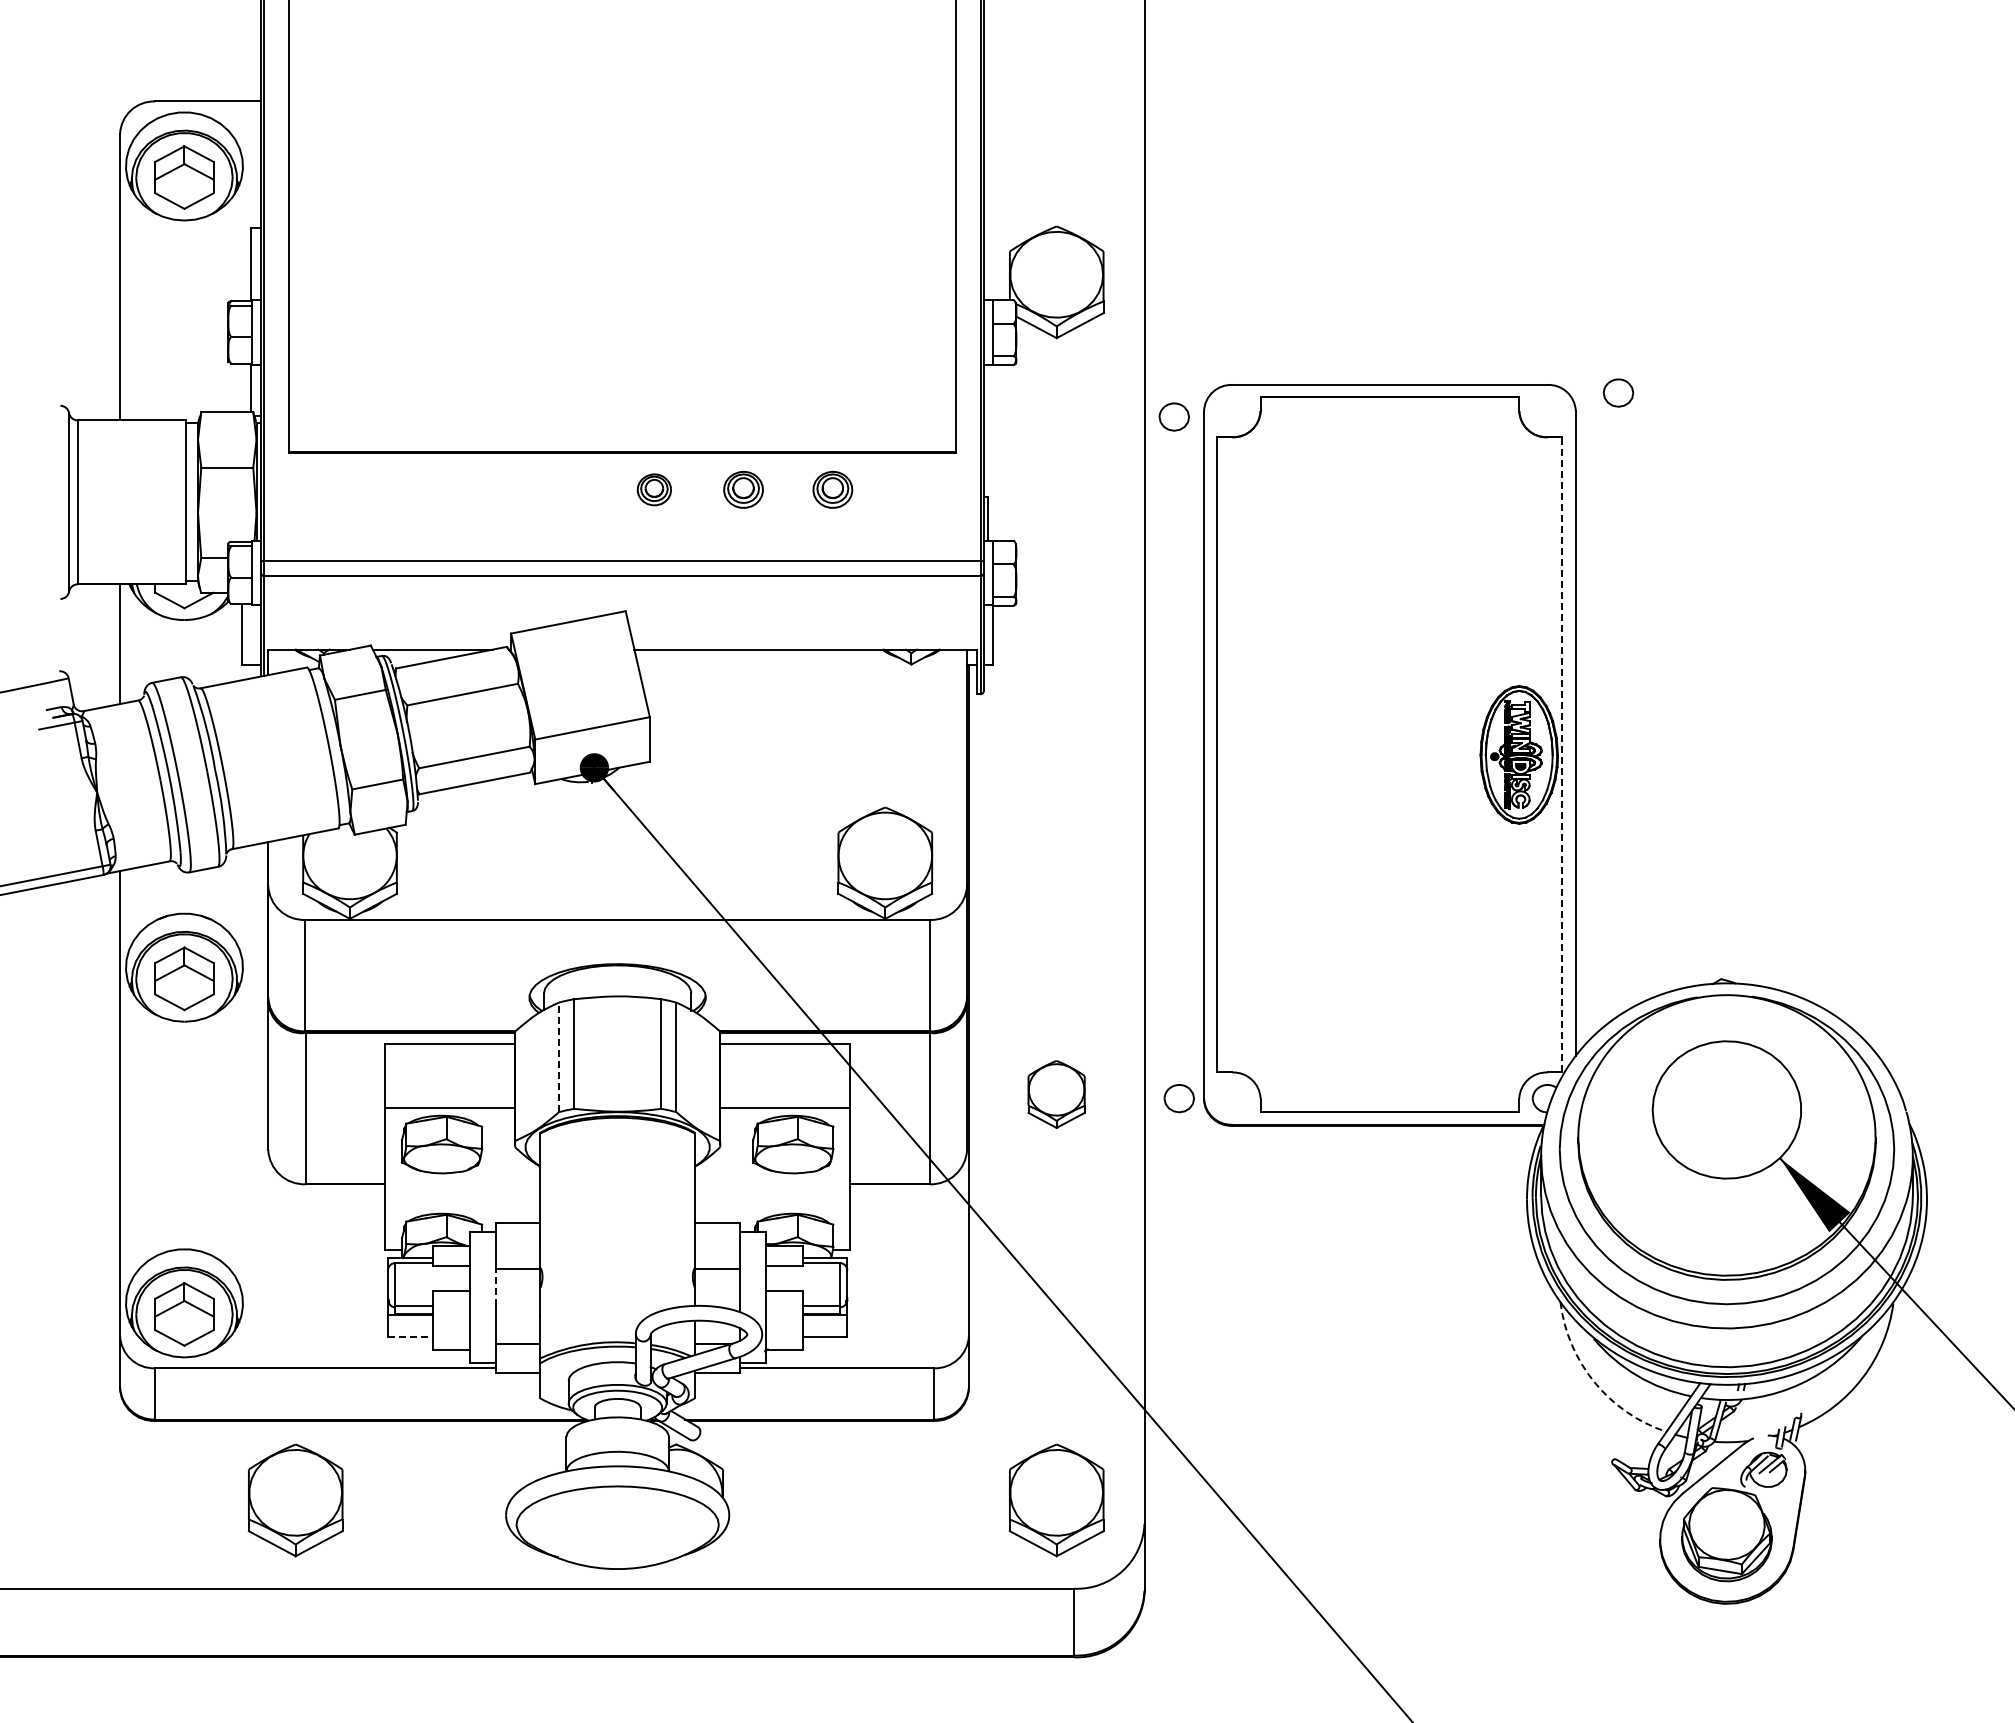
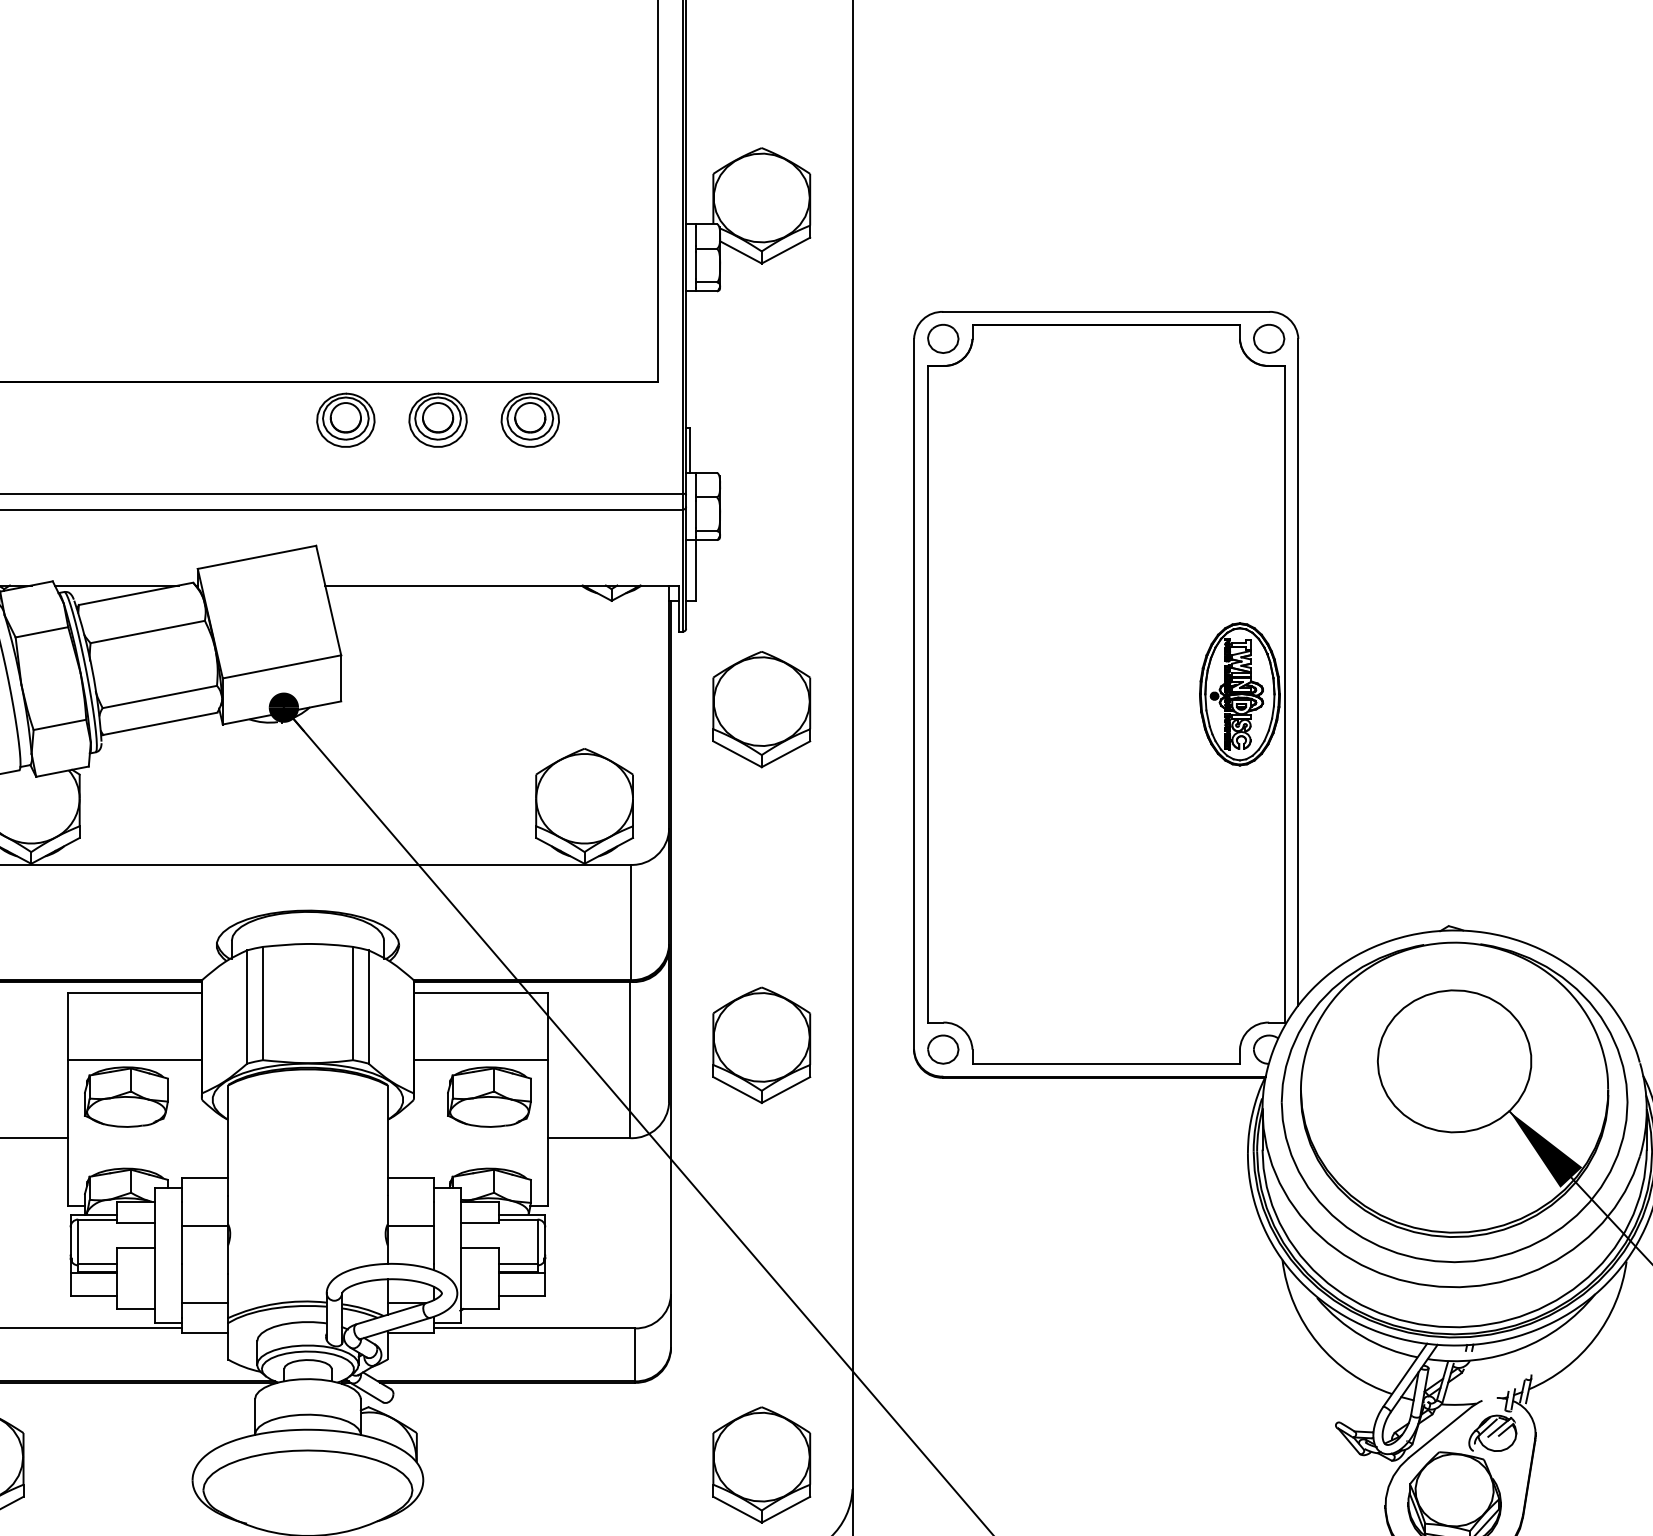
part: (1618, 392) -> (1269, 338), moved
part: (1173, 416) -> (942, 338), moved
part: (654, 489) -> (346, 419), size x1.67
part: (743, 489) -> (438, 419), size x1.43
part: (832, 489) -> (530, 419), size x1.43
line: (1562, 754) -> (1284, 693), dashed -> solid
part: (1056, 769) -> (761, 709), added
line: (559, 1057) -> (247, 1007), dashed -> solid
part: (1056, 1094) -> (761, 1045), size x1.67
part: (1178, 1098) -> (942, 1049), moved
line: (495, 1287) -> (181, 1244), dashed -> solid
line: (410, 1336) -> (93, 1295), dashed -> solid
arc: (1594, 1382) -> (1317, 1343), dashed -> solid

